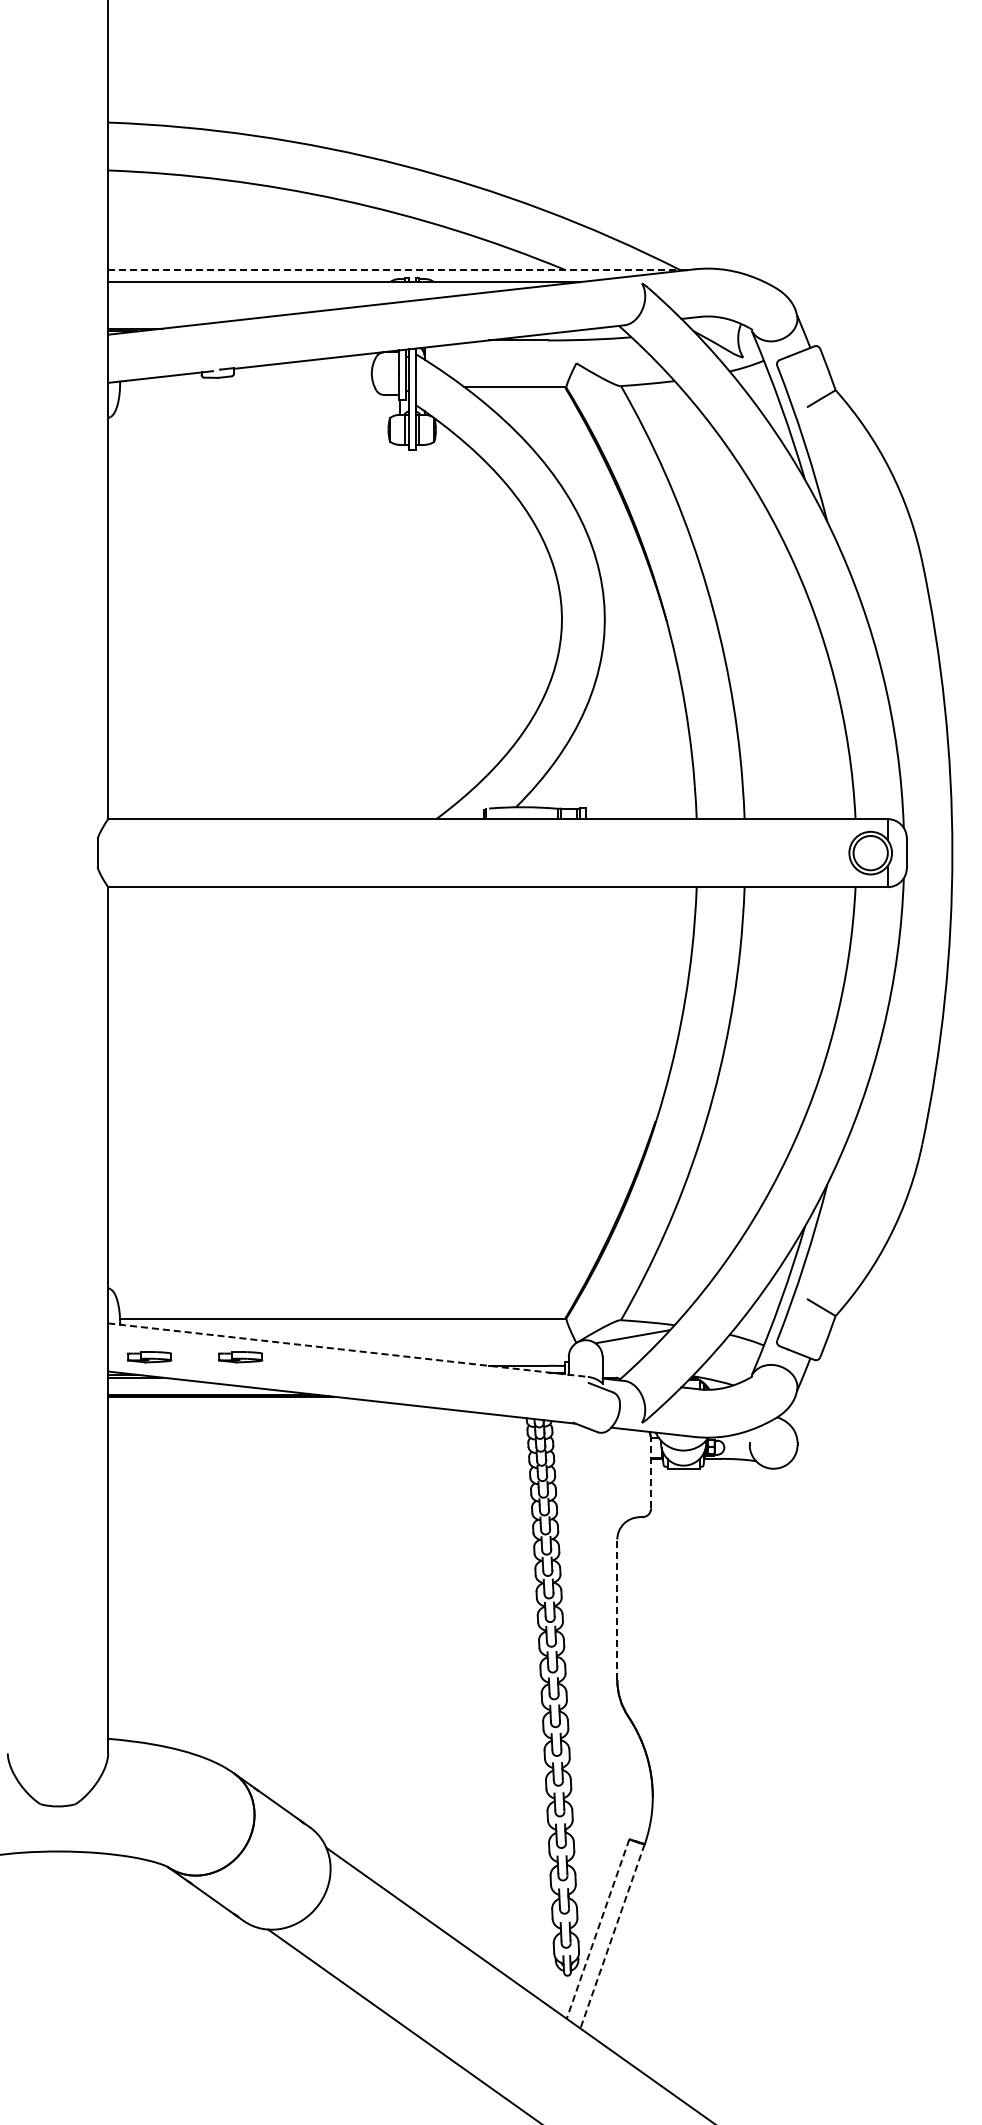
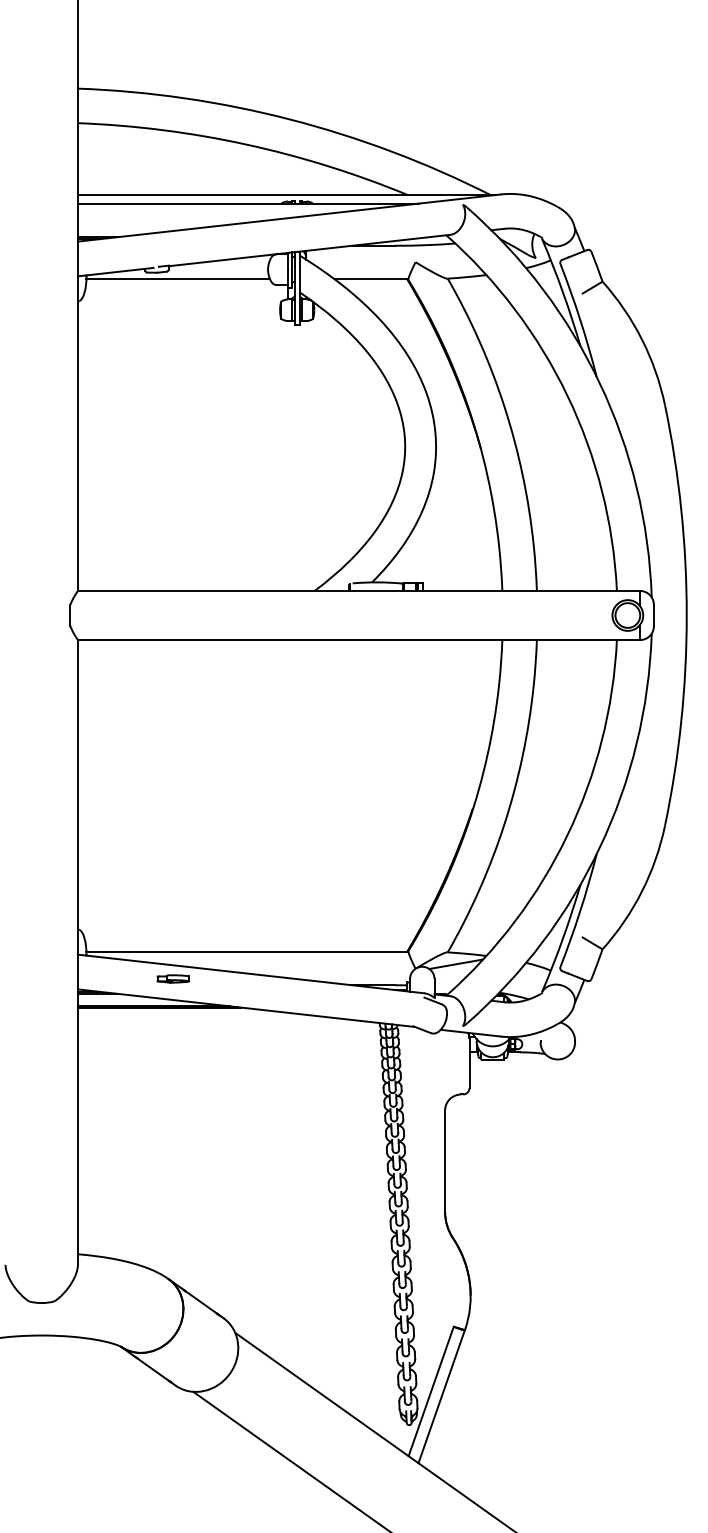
line: (398, 270) -> (287, 195), dashed -> solid
line: (247, 386) -> (178, 278), added
line: (348, 1350) -> (251, 974), dashed -> solid
part: (149, 1357) -> (107, 979), removed
line: (651, 1474) -> (469, 1063), dashed -> solid
line: (617, 1609) -> (445, 1160), dashed -> solid
line: (597, 1929) -> (430, 1391), dashed -> solid
line: (612, 1936) -> (441, 1396), dashed -> solid

